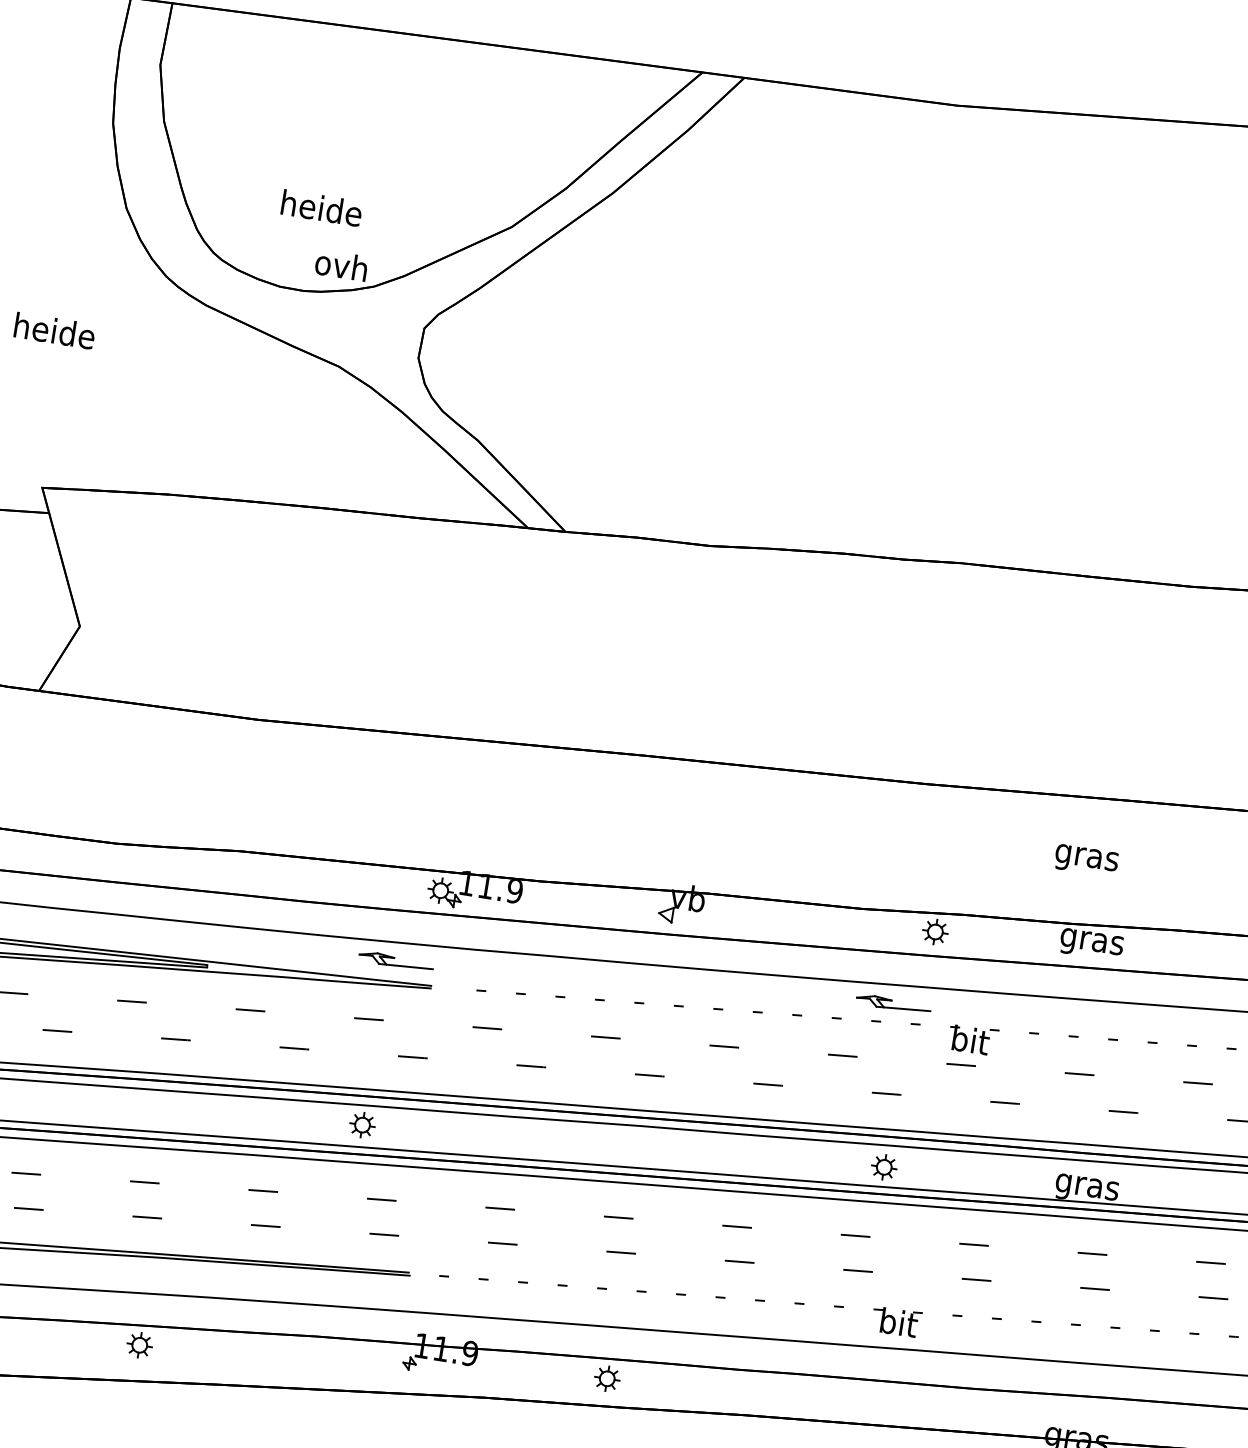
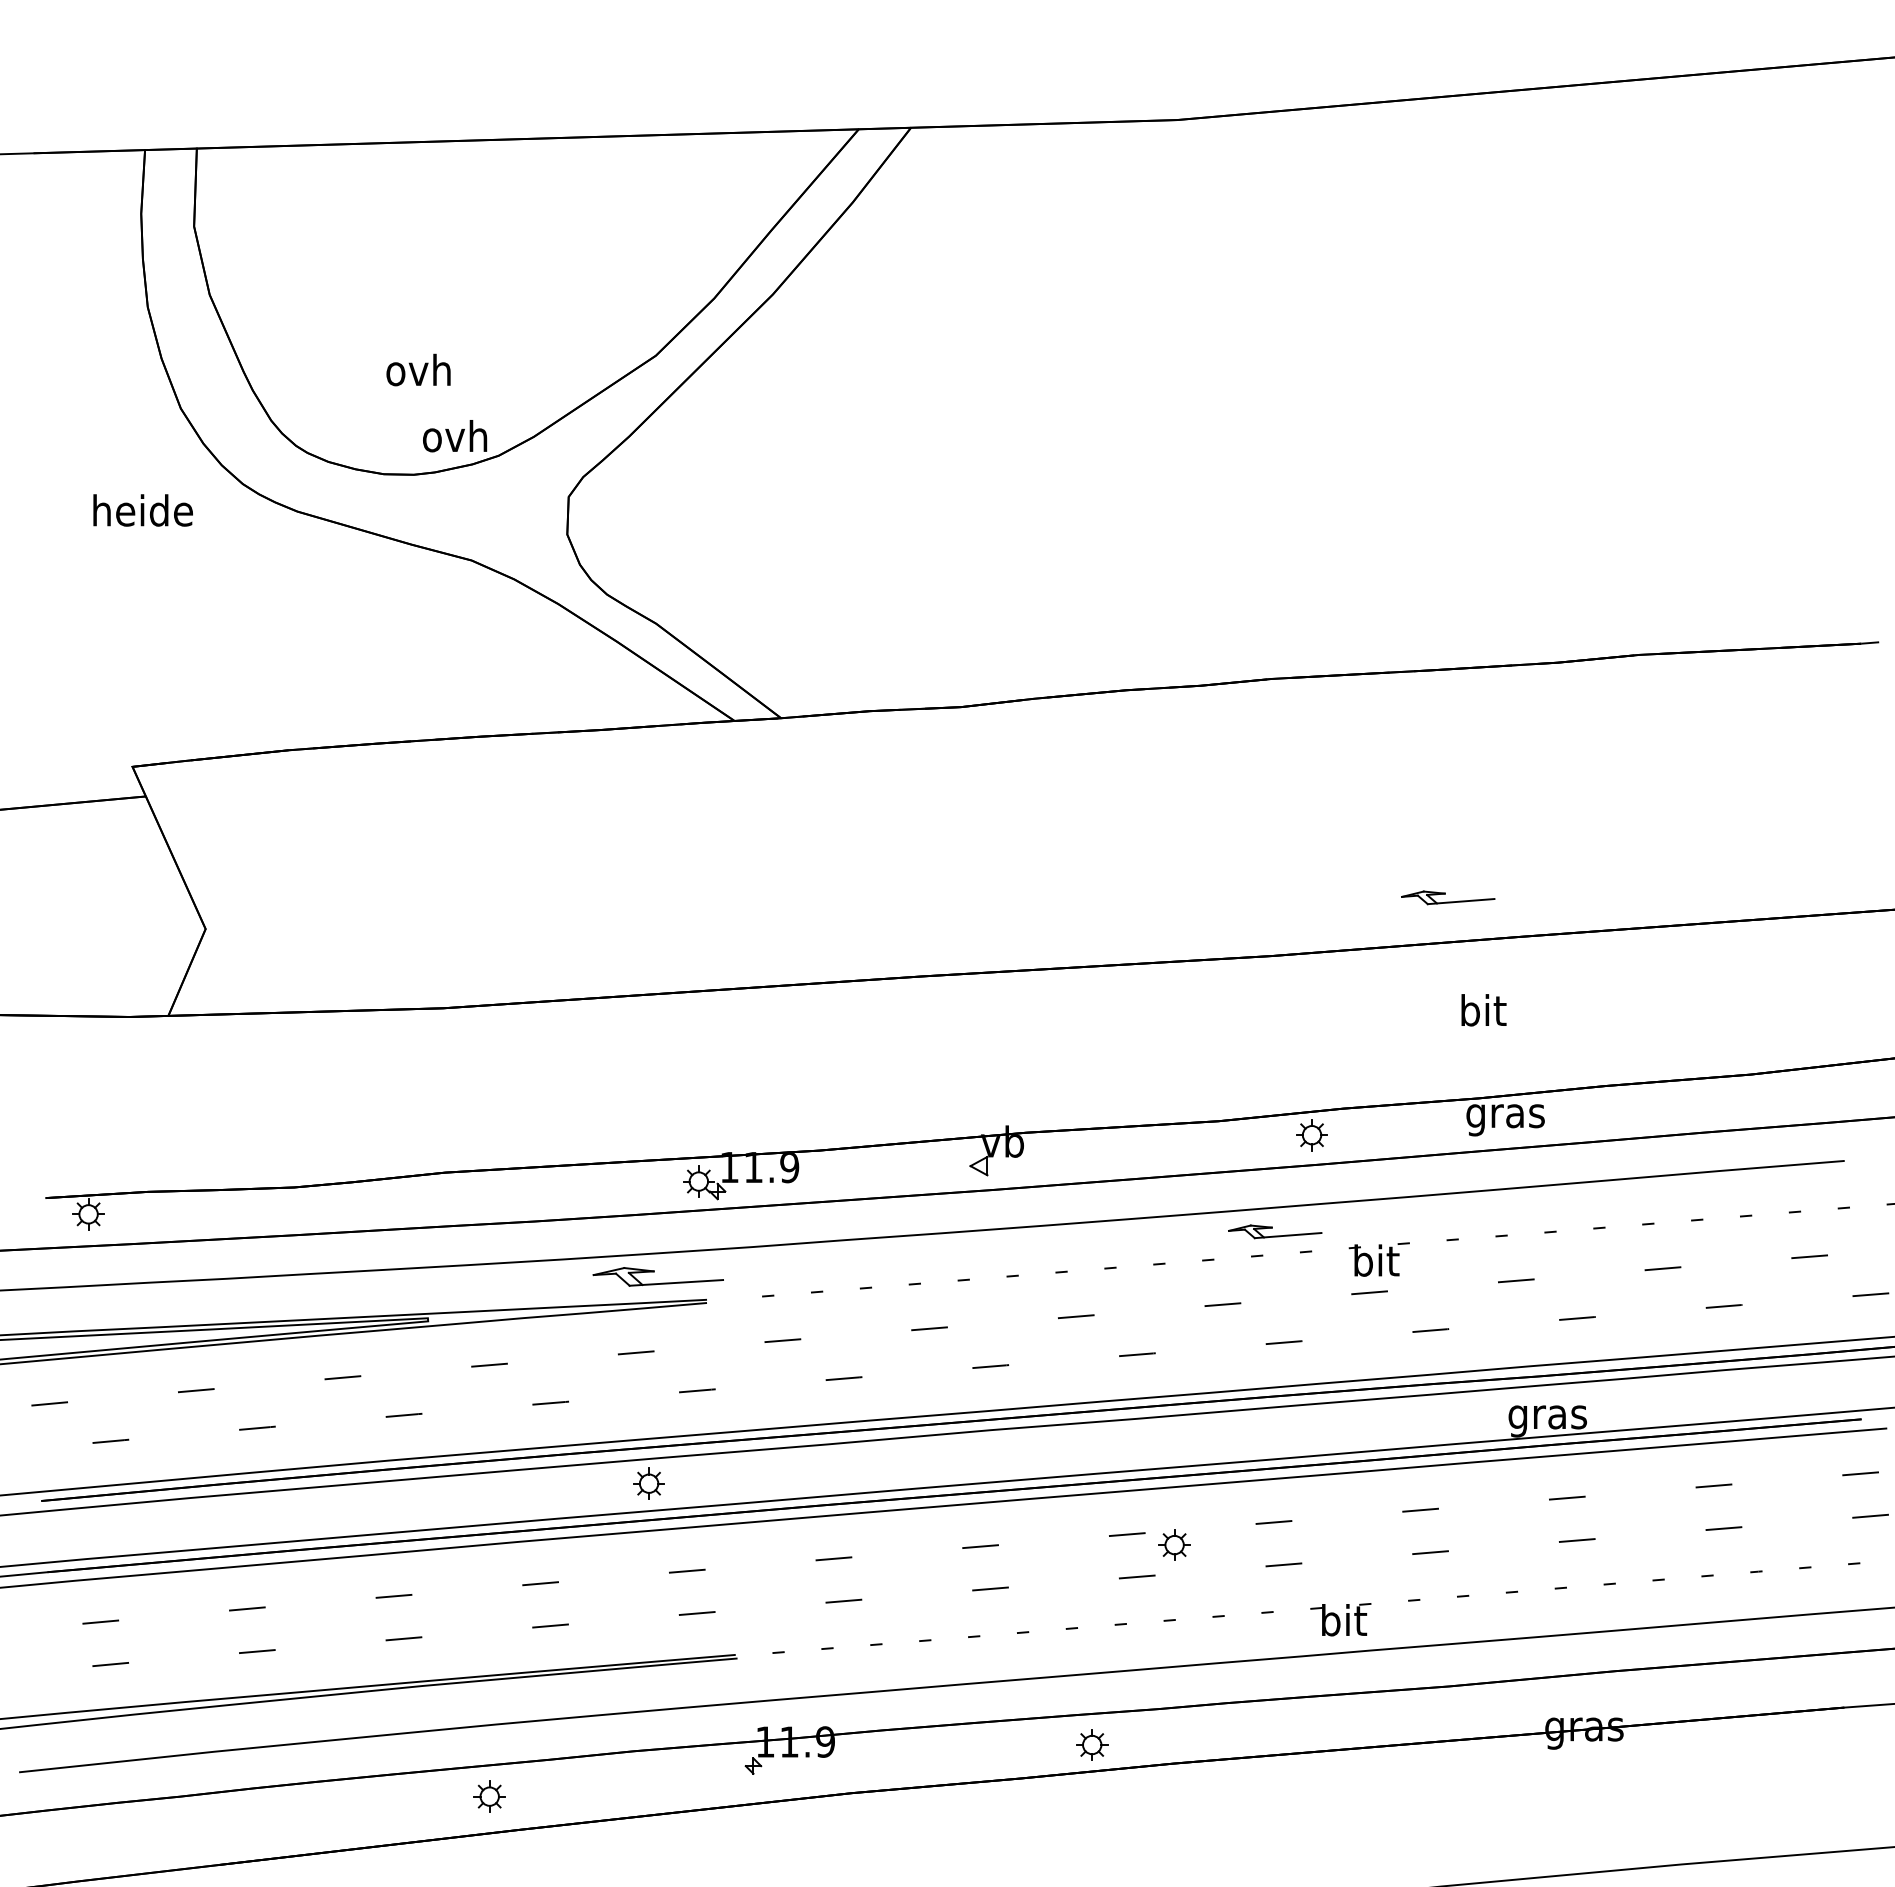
text: (321, 207) -> (419, 369), heide -> ovh
text: (54, 330) -> (142, 510), moved
part: (1074, 759) -> (1448, 897), added
text: (1086, 857) -> (1482, 1014), gras -> bit
part: (396, 961) -> (658, 1276), size x1.4
part: (884, 1166) -> (1174, 1544), moved
part: (139, 1345) -> (489, 1796), moved
part: (607, 1378) -> (1092, 1744), moved

